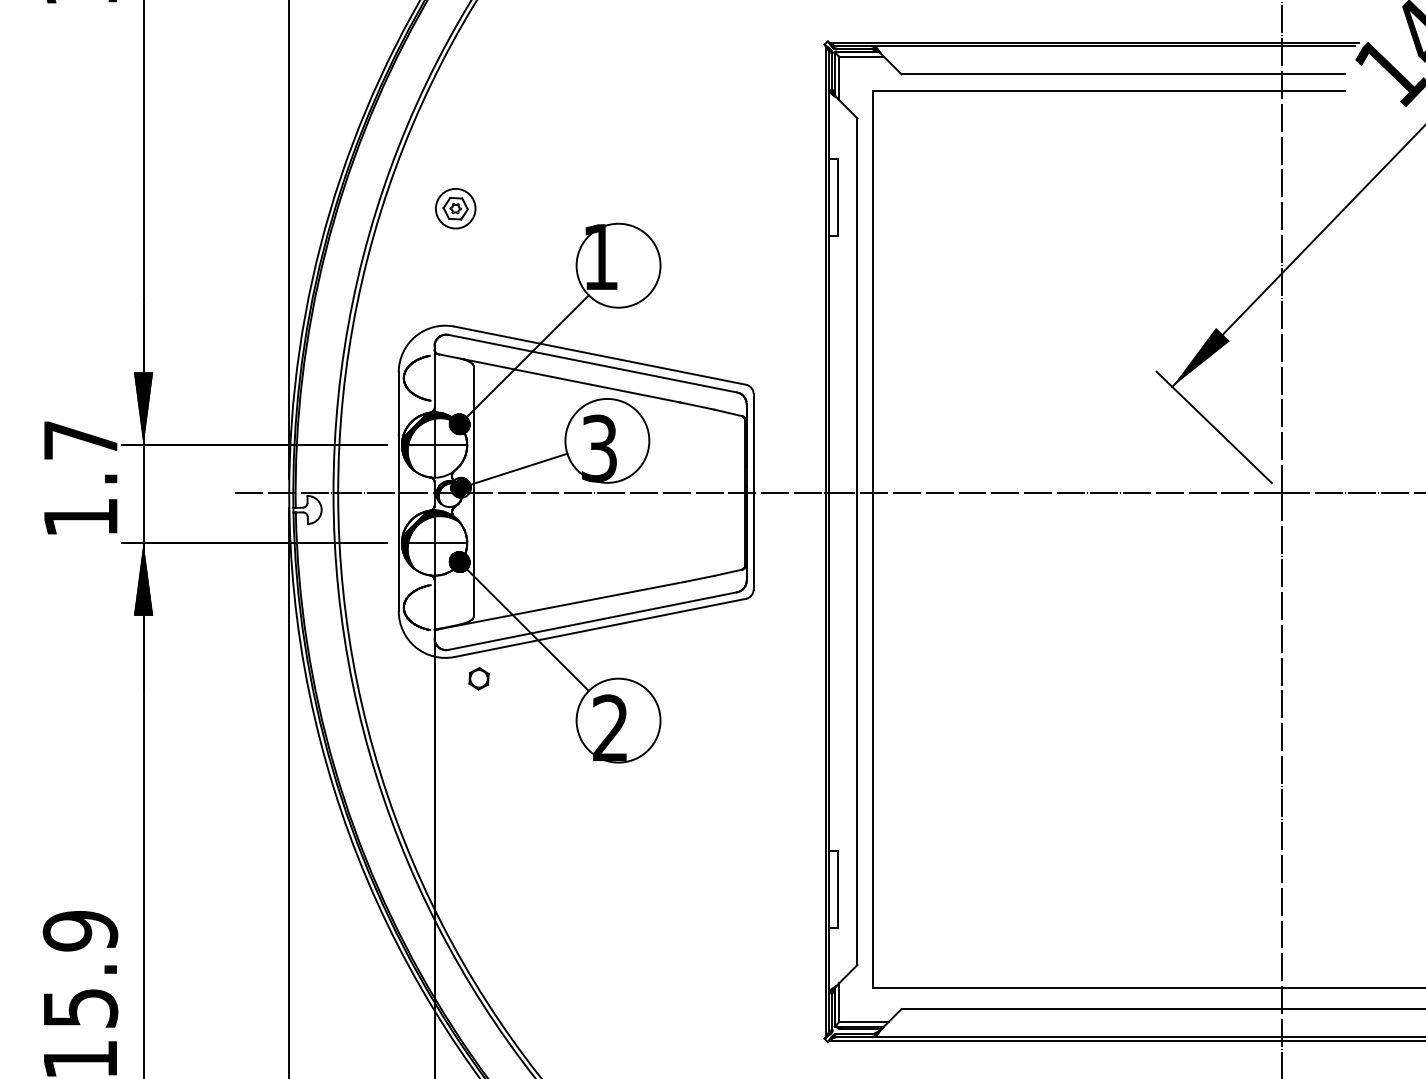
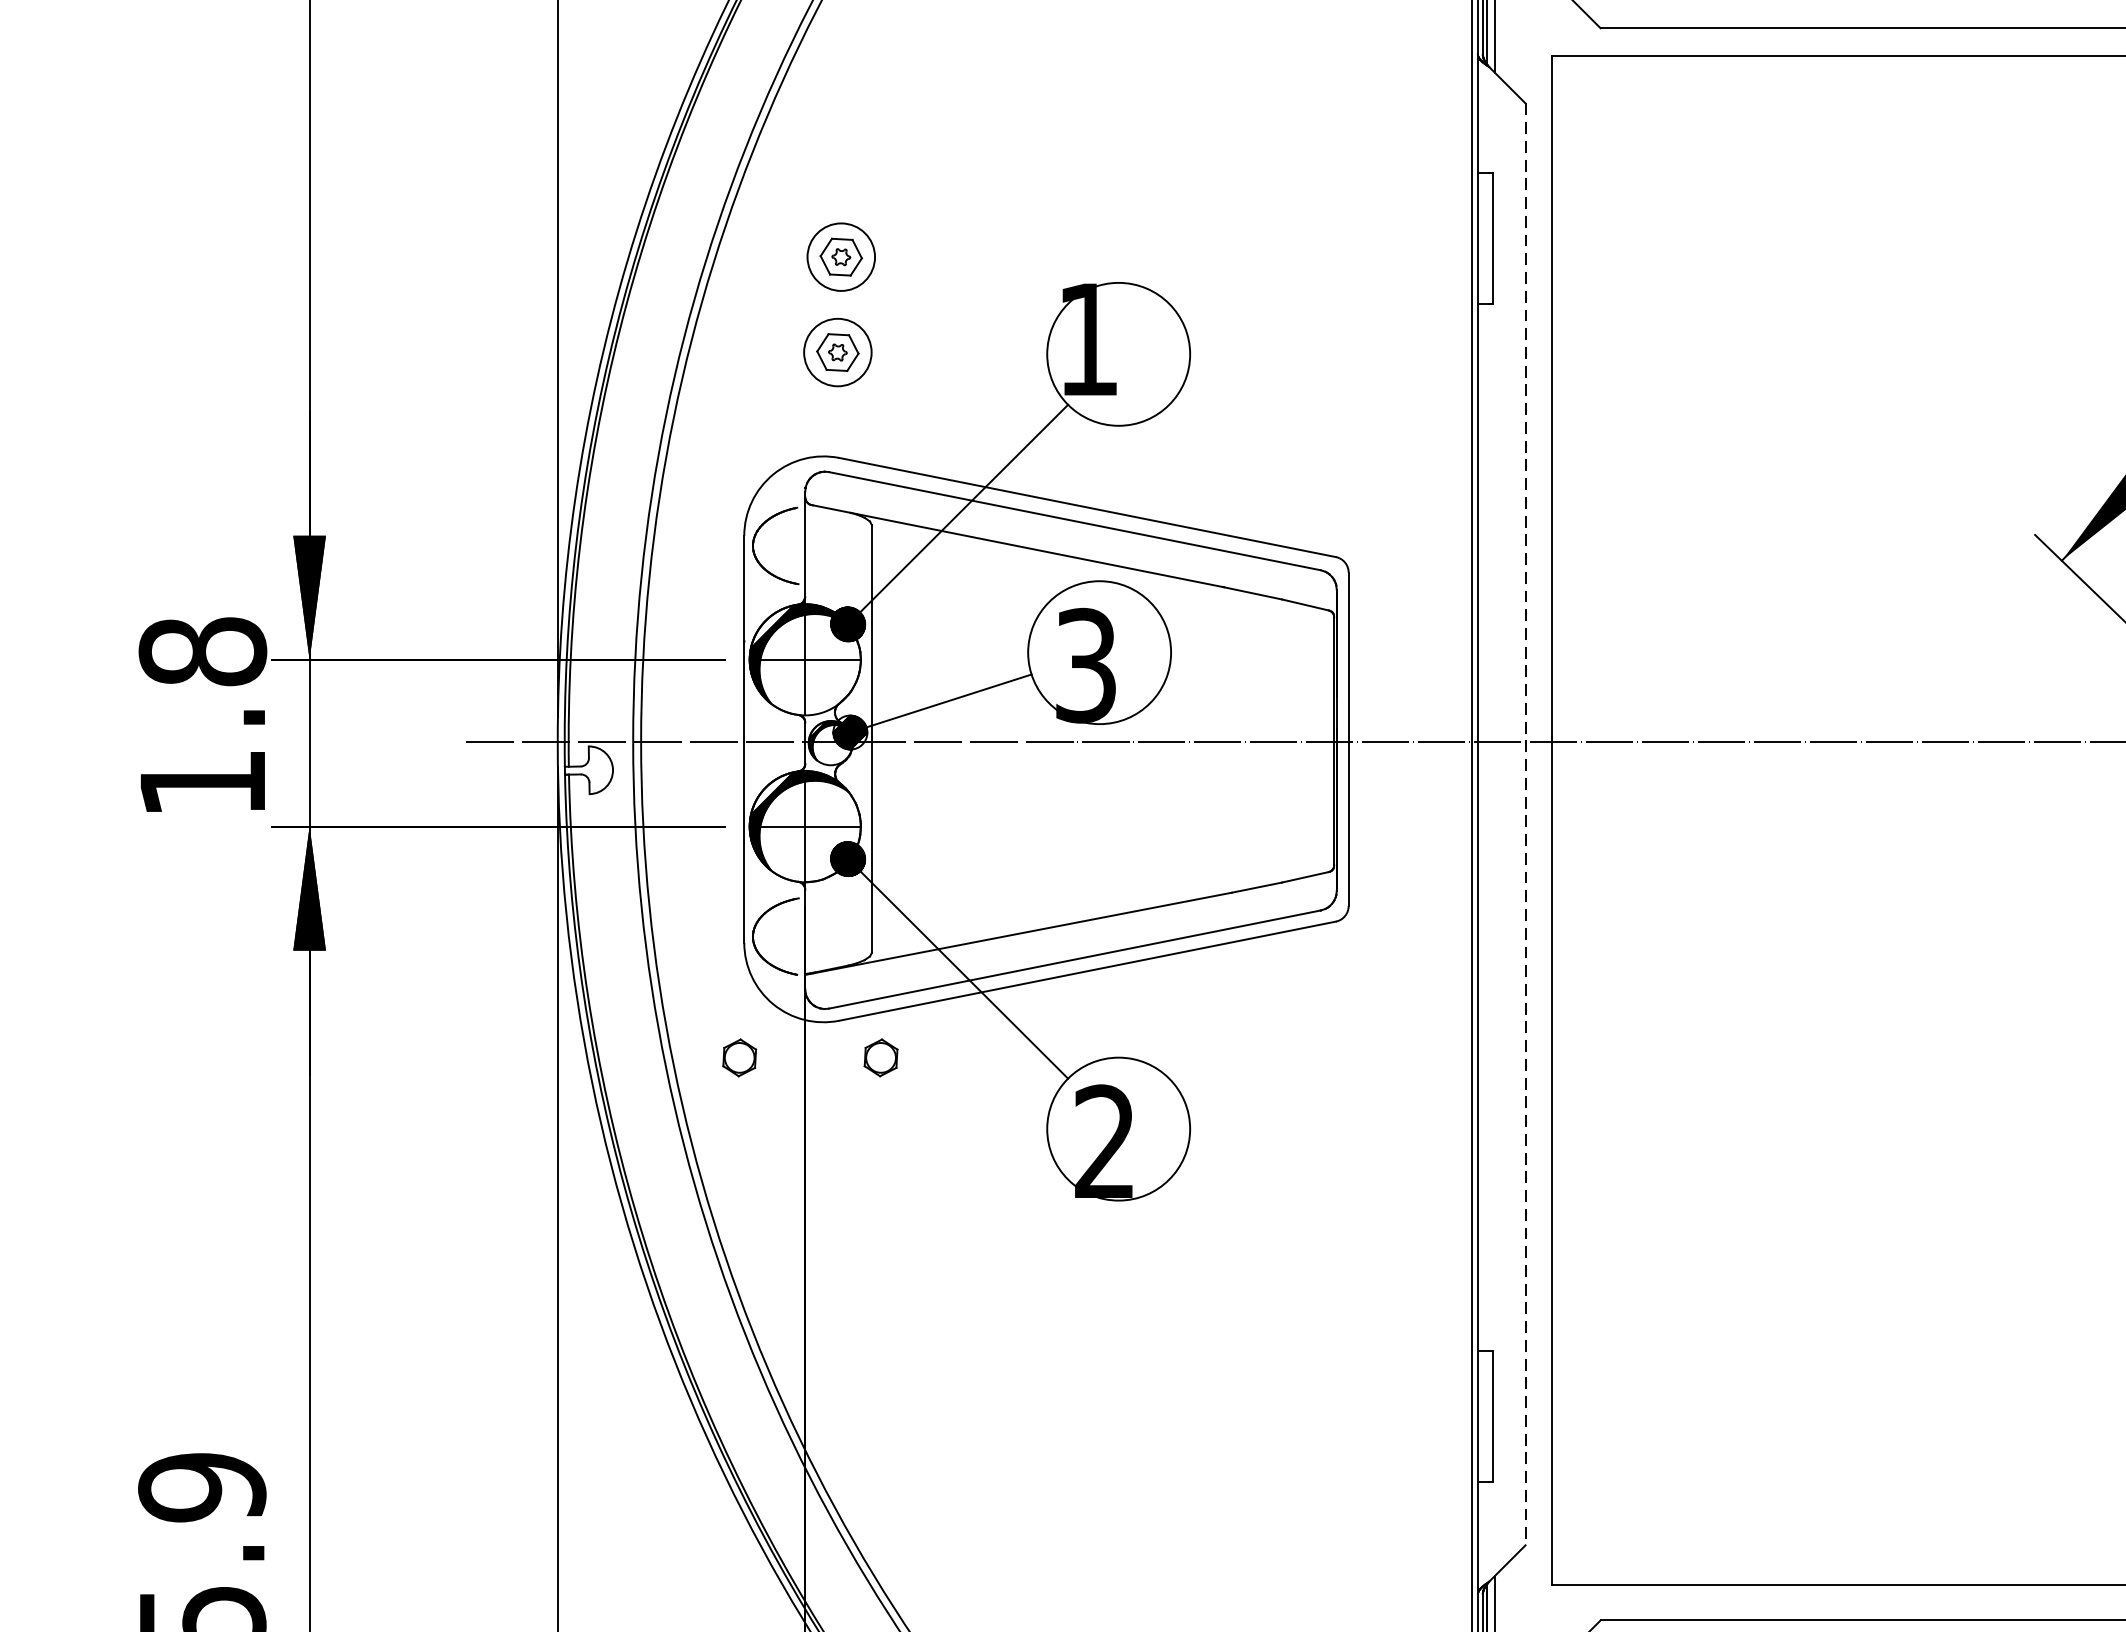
part: (453, 264) -> (837, 352), added
text: (80, 440) -> (202, 651), 1.7 -> 1.8
line: (857, 542) -> (1525, 825), solid -> dashed
part: (395, 678) -> (738, 1057), added

